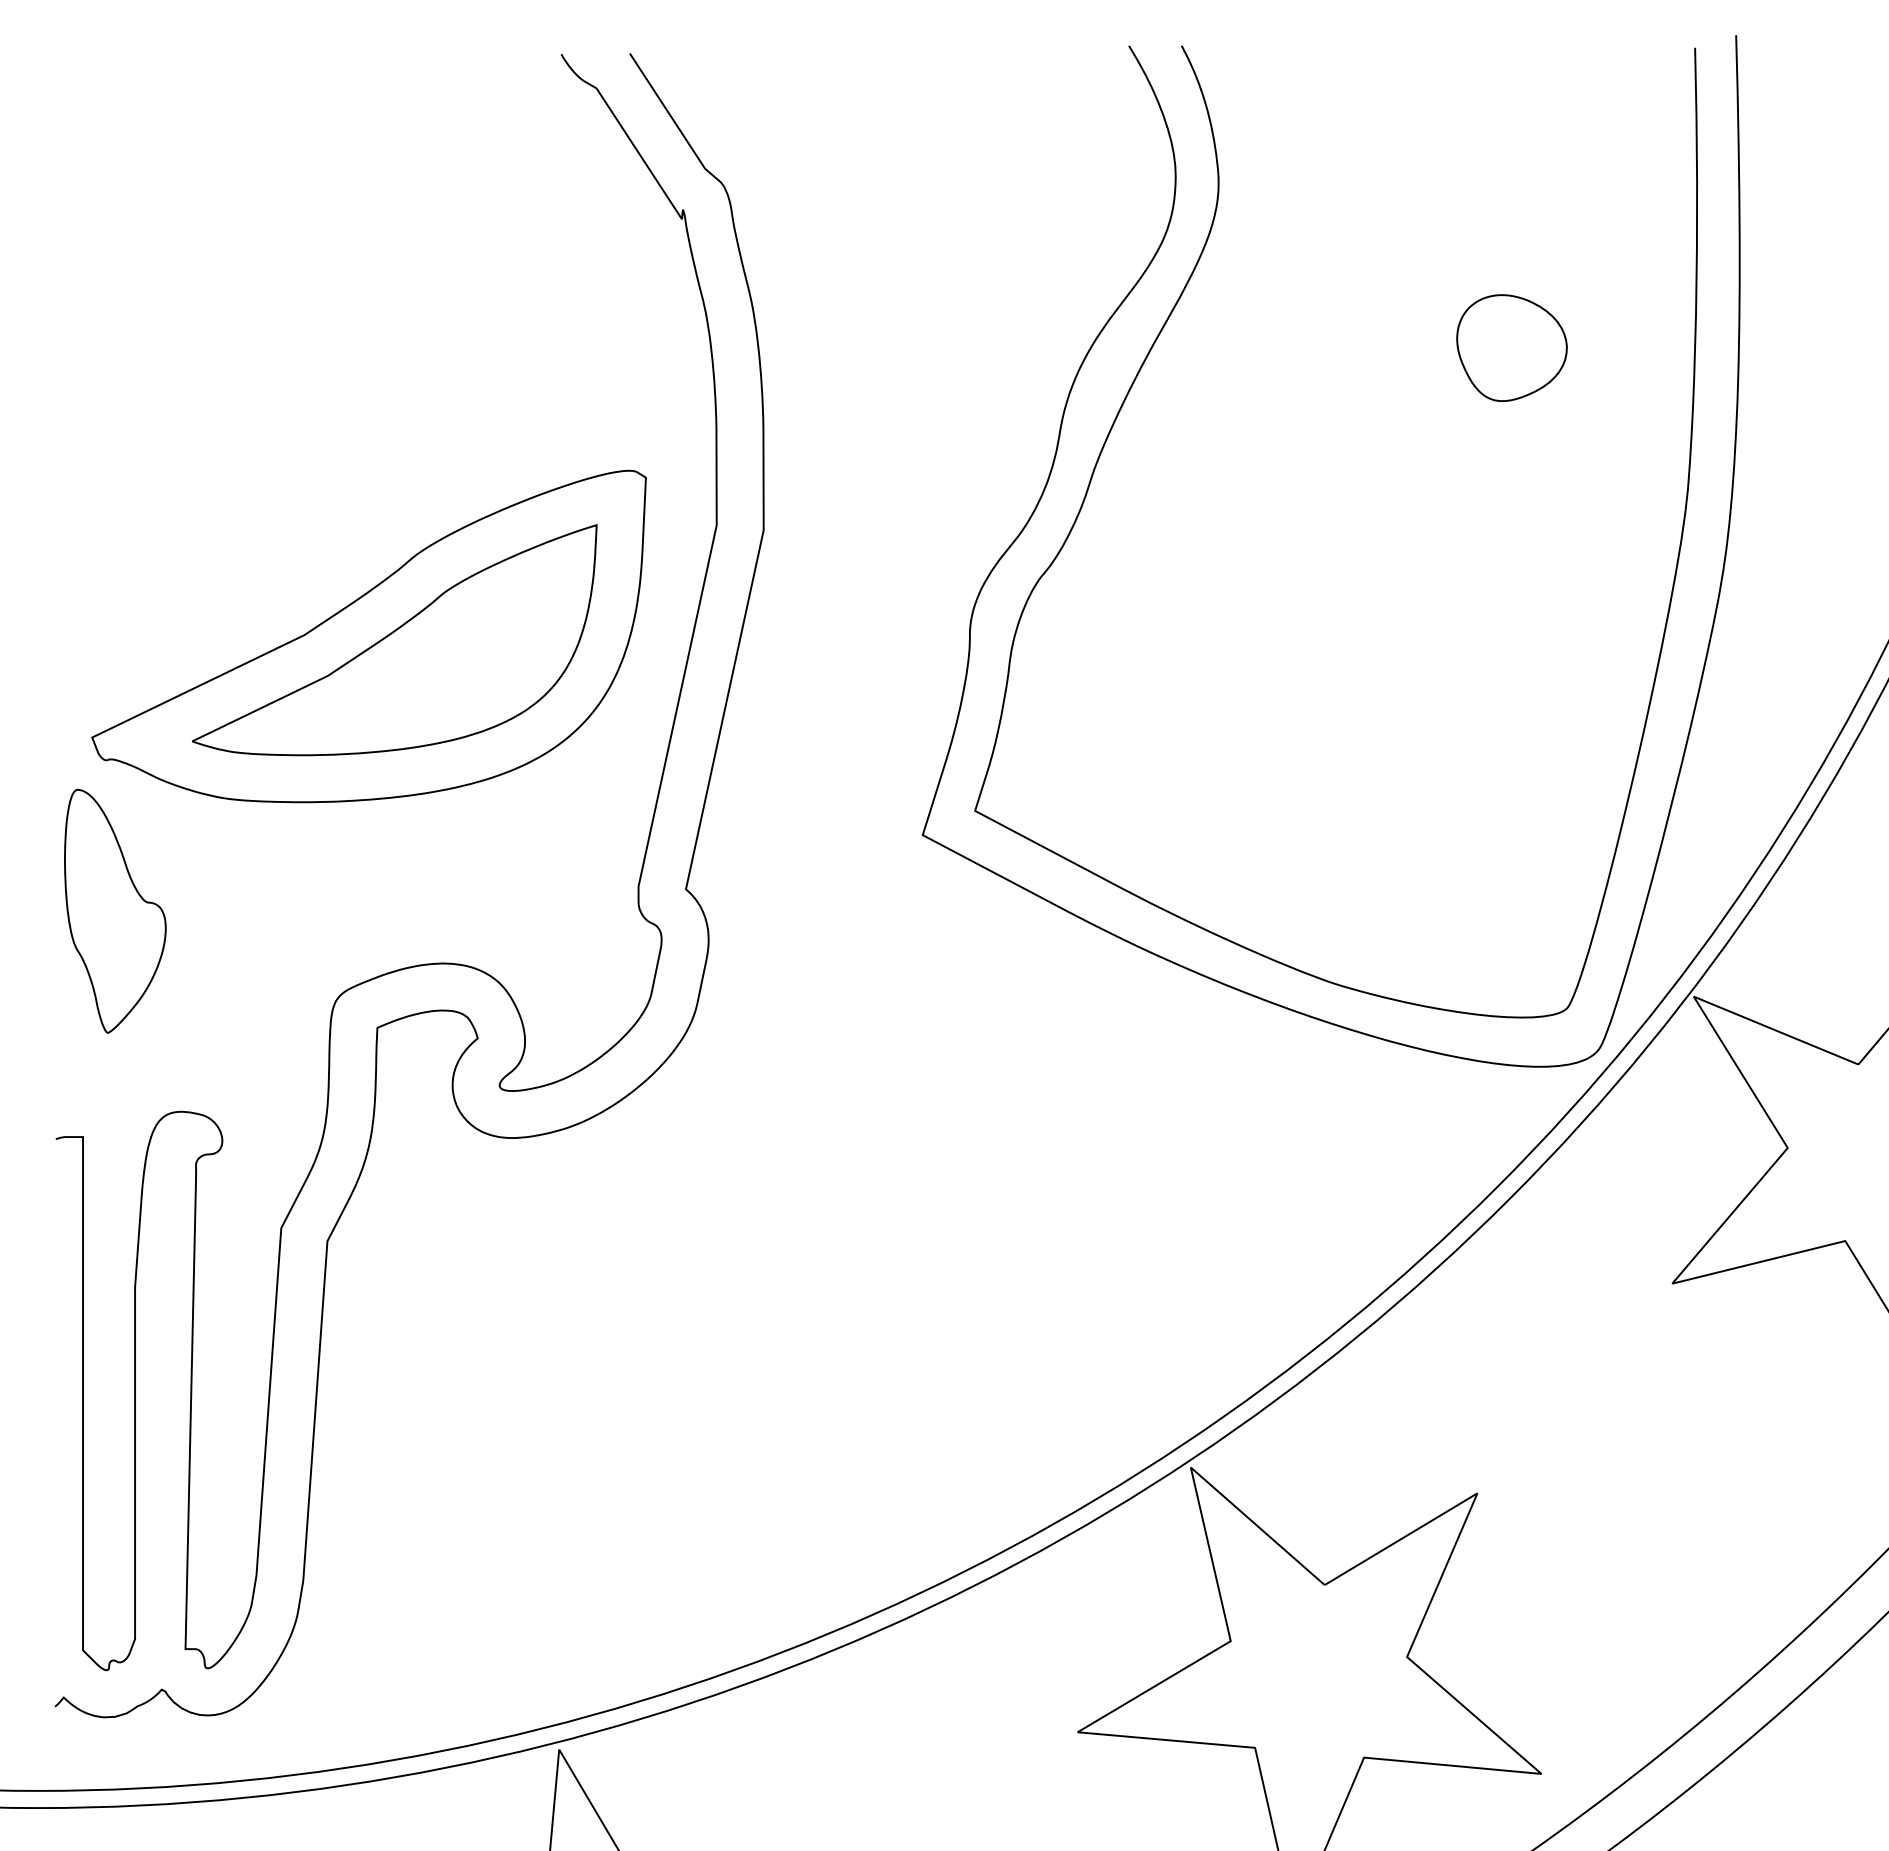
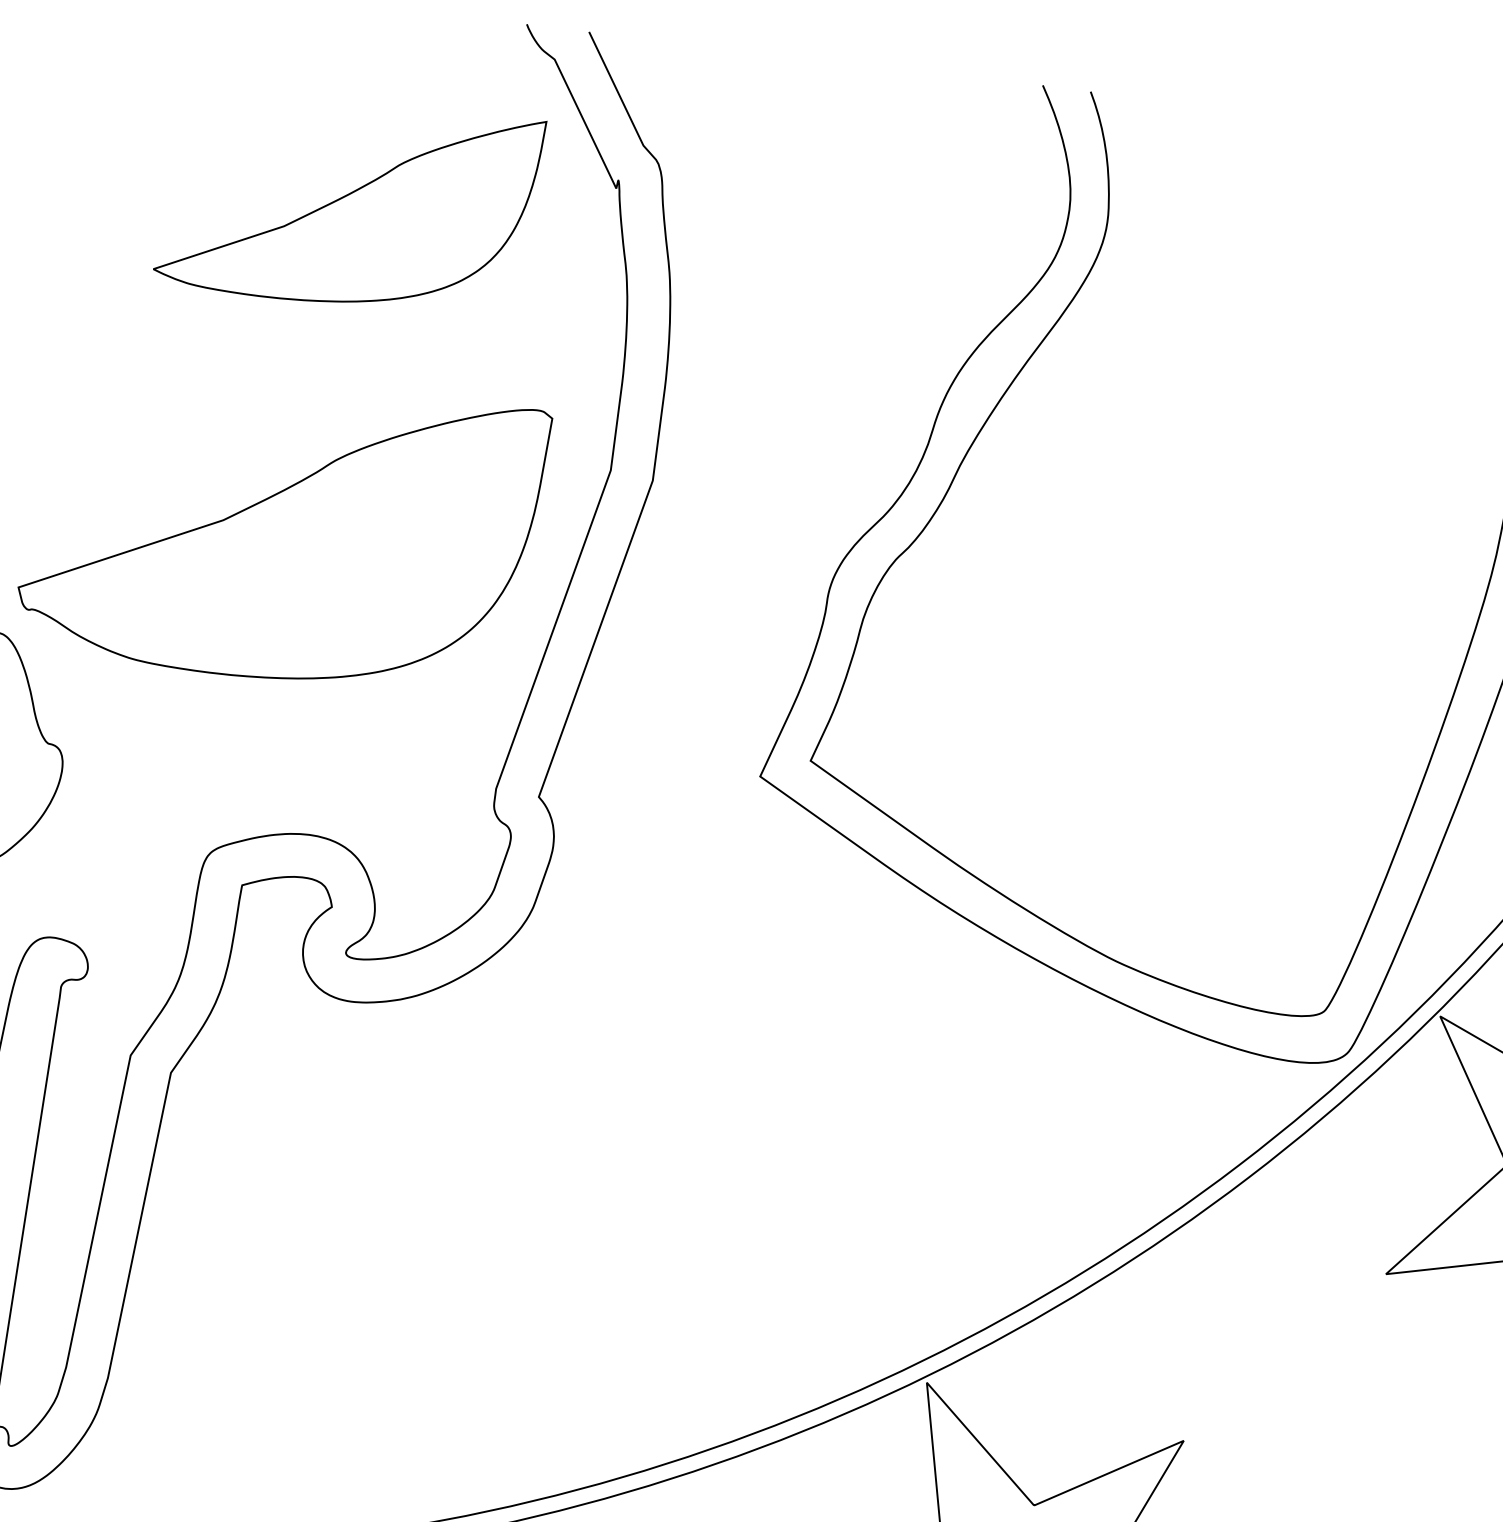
part: (1511, 347) -> (1353, 405), removed
part: (394, 640) -> (349, 202), moved

